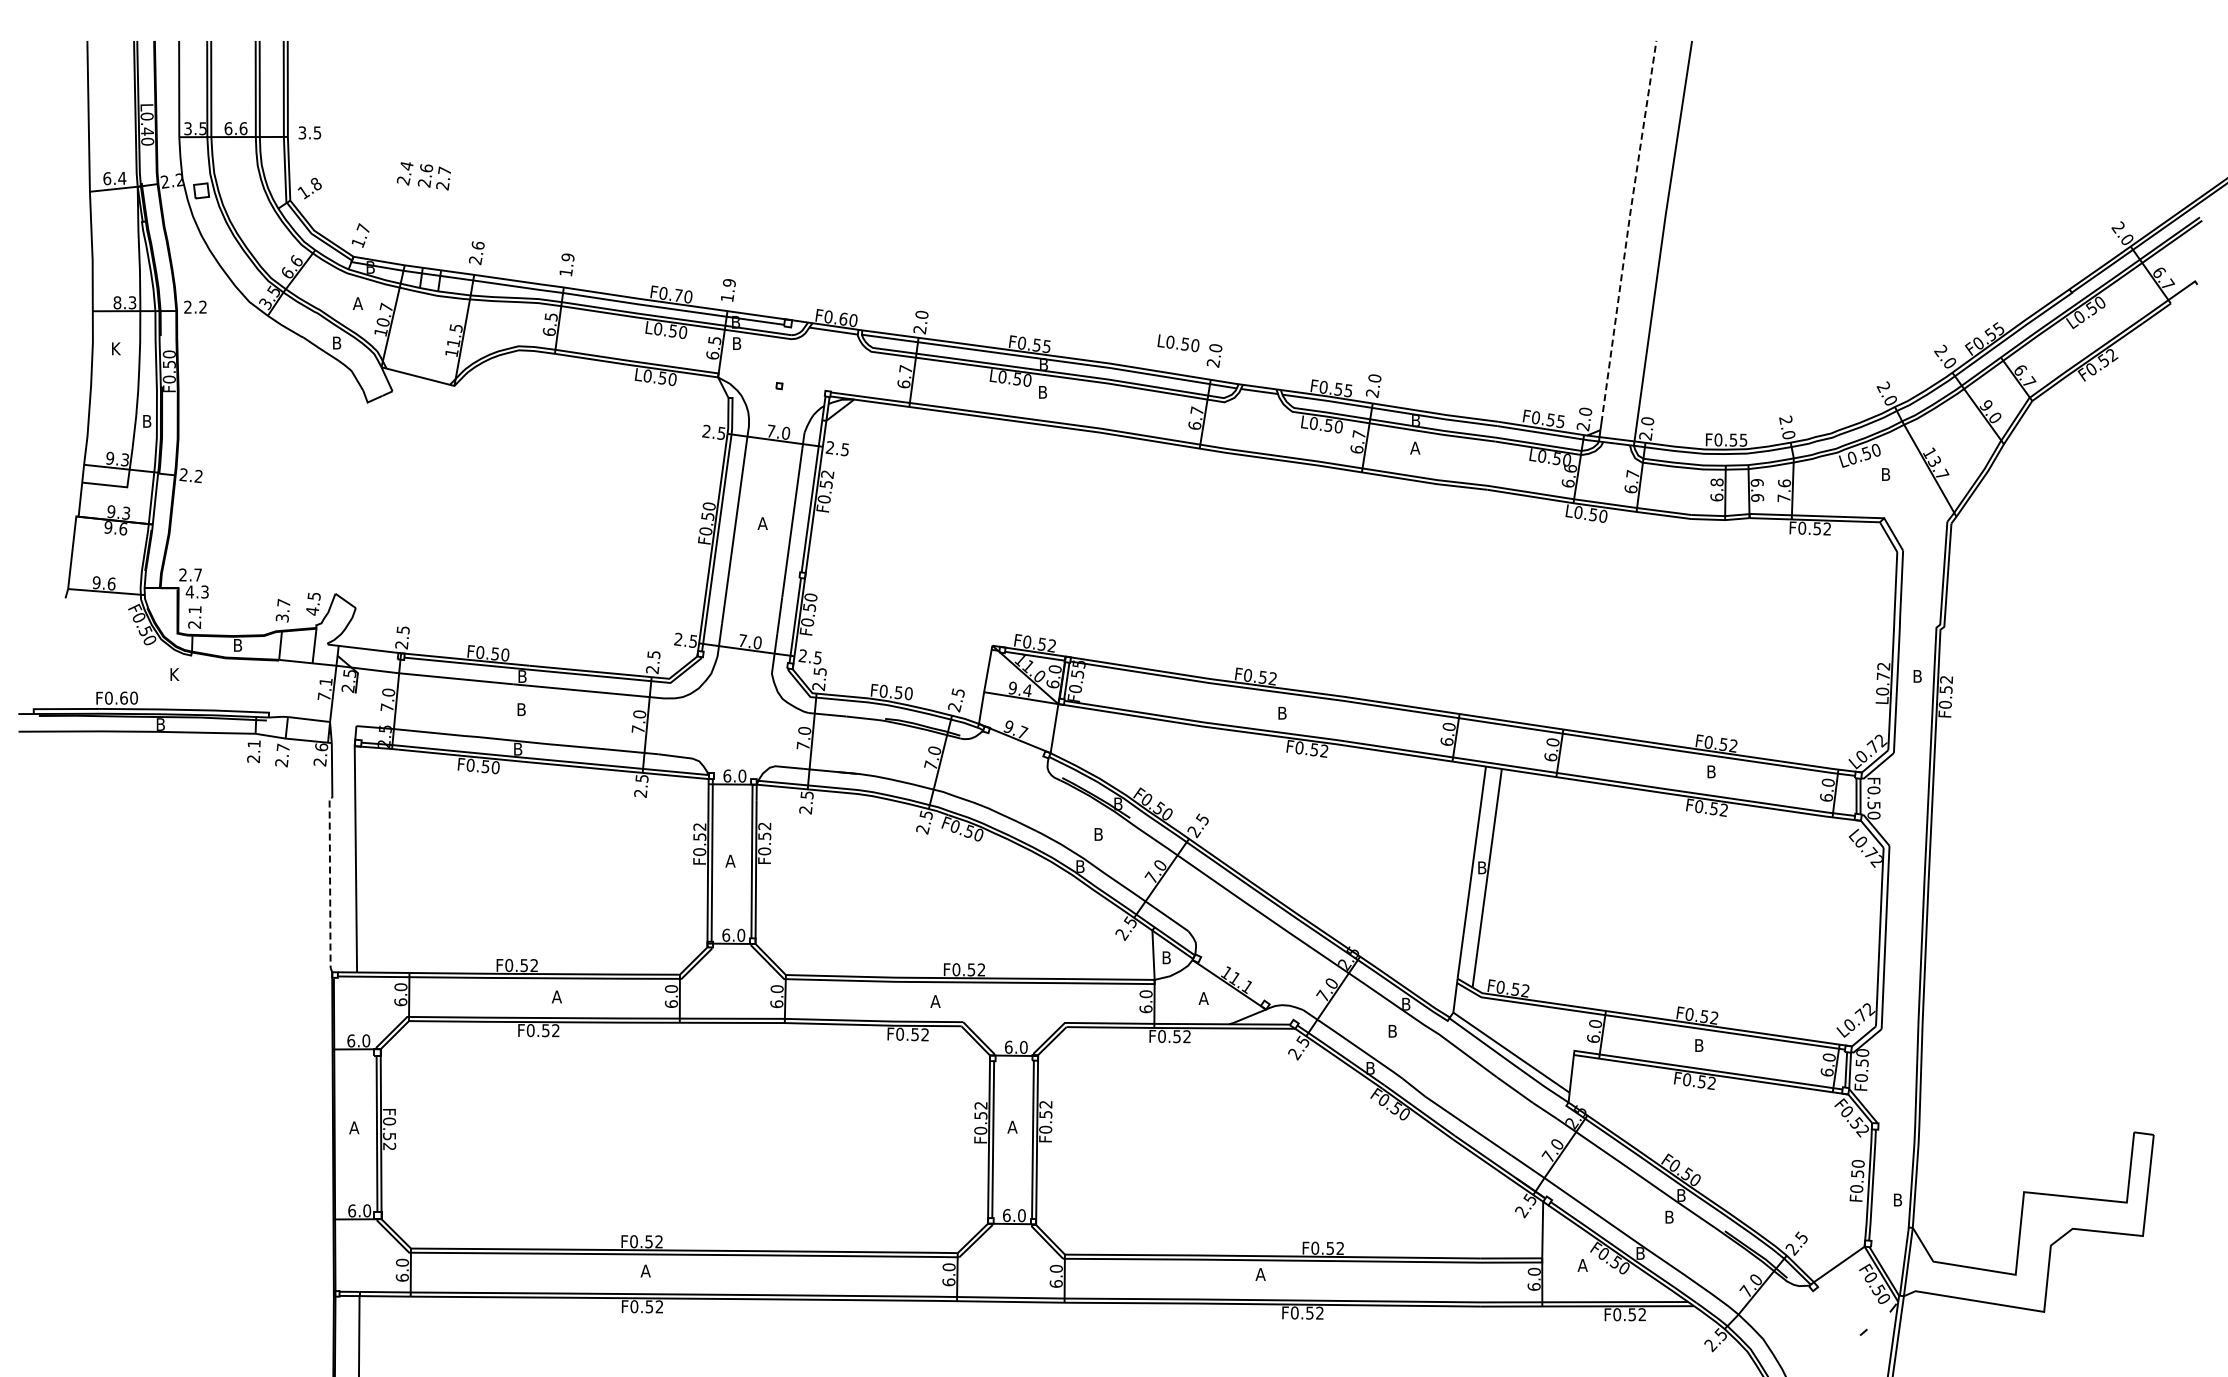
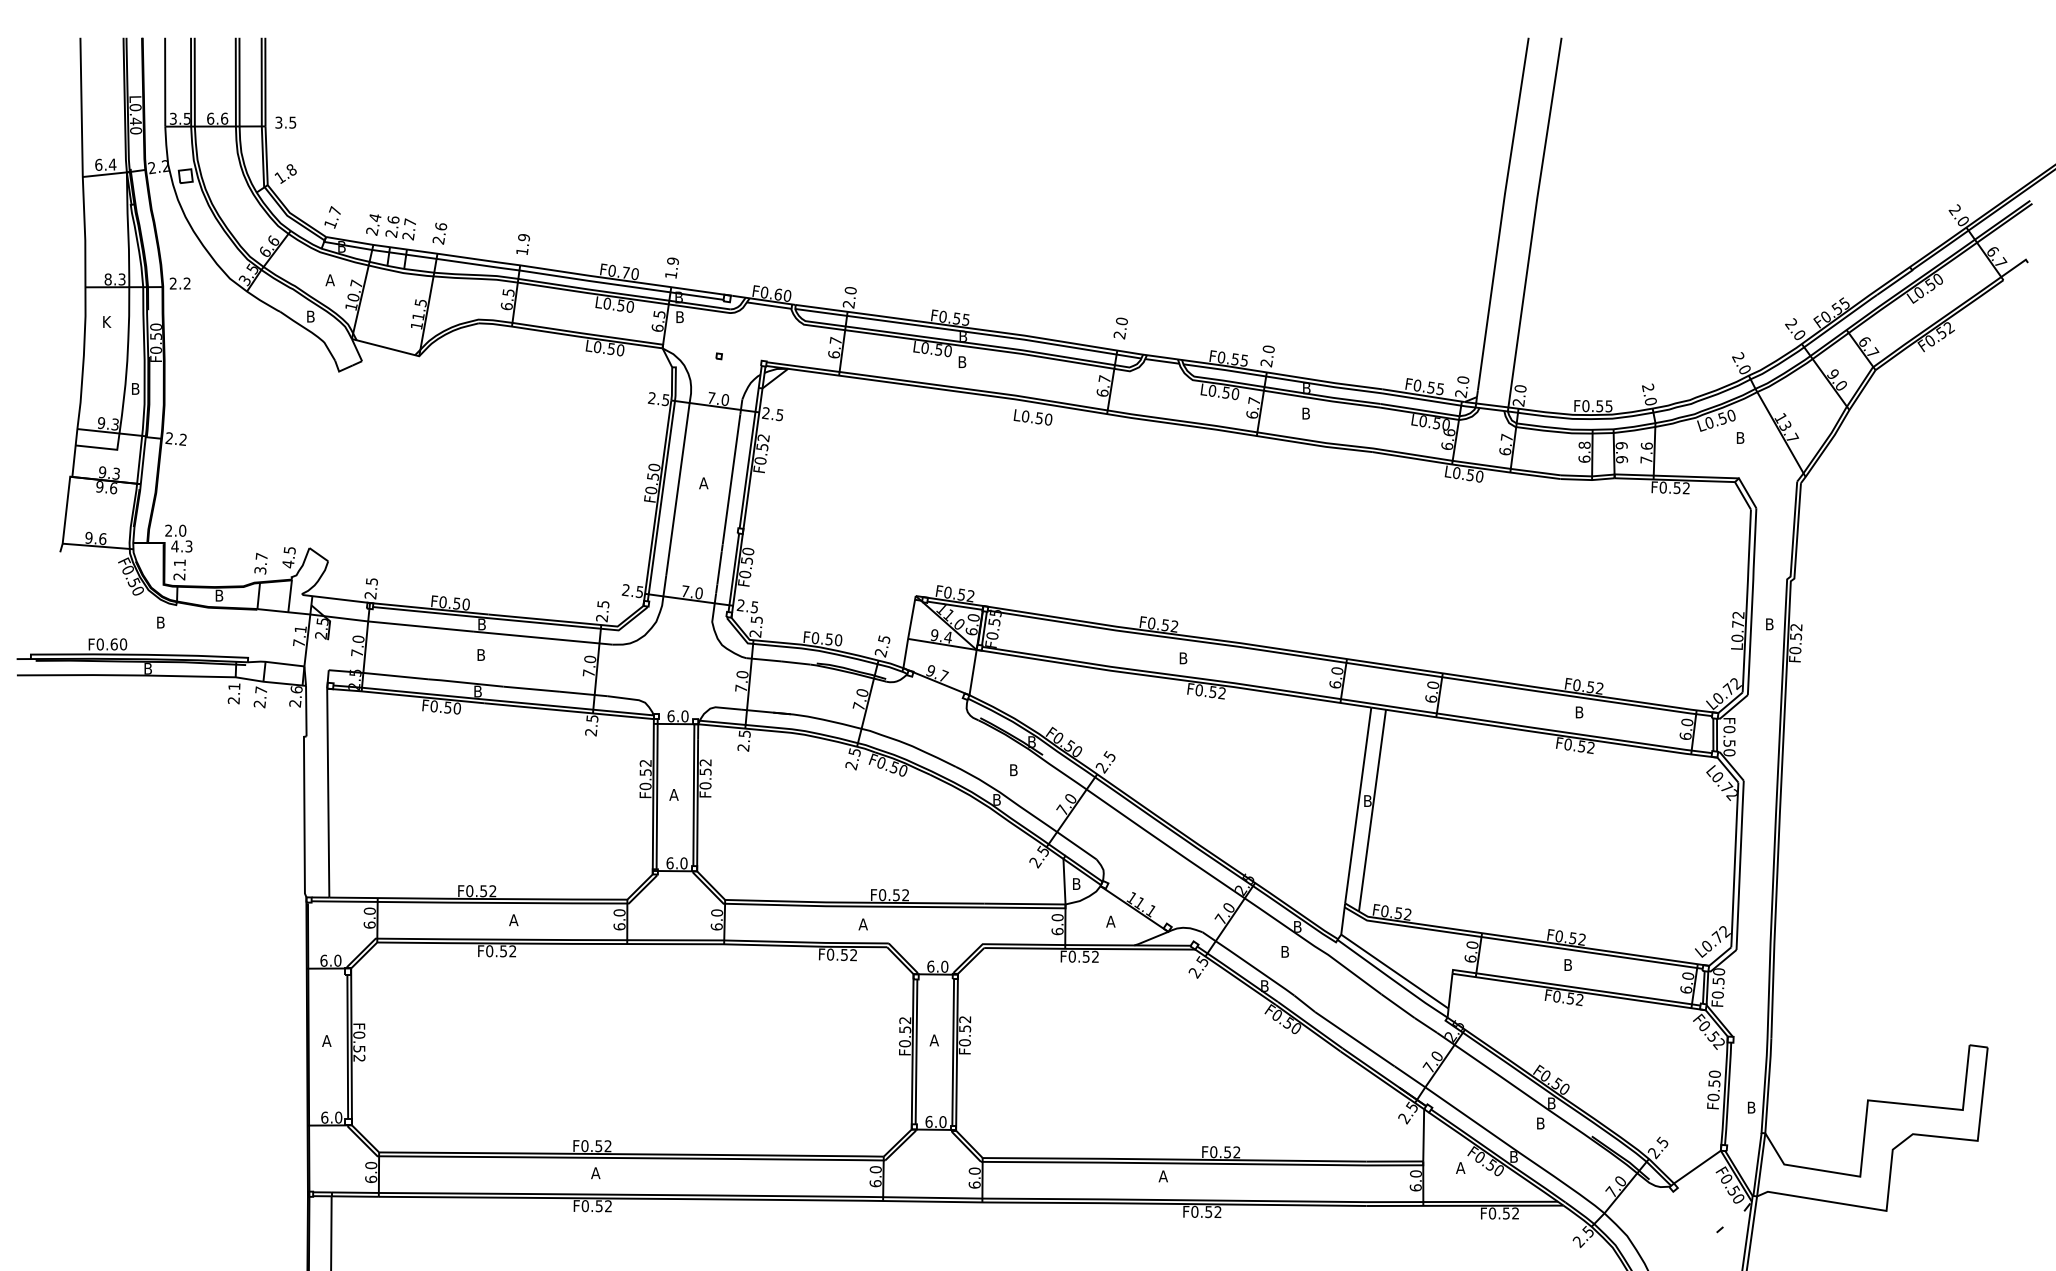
text: (423, 176) -> (390, 227), moved
line: (1627, 230) -> (1501, 212), dashed -> solid
text: (1178, 343) -> (1033, 417), moved
text: (1415, 447) -> (1306, 413), A -> B
text: (198, 574) -> (182, 530), 2.7 -> 2.0
text: (175, 674) -> (161, 622), K -> B
line: (330, 884) -> (304, 816), dashed -> solid

